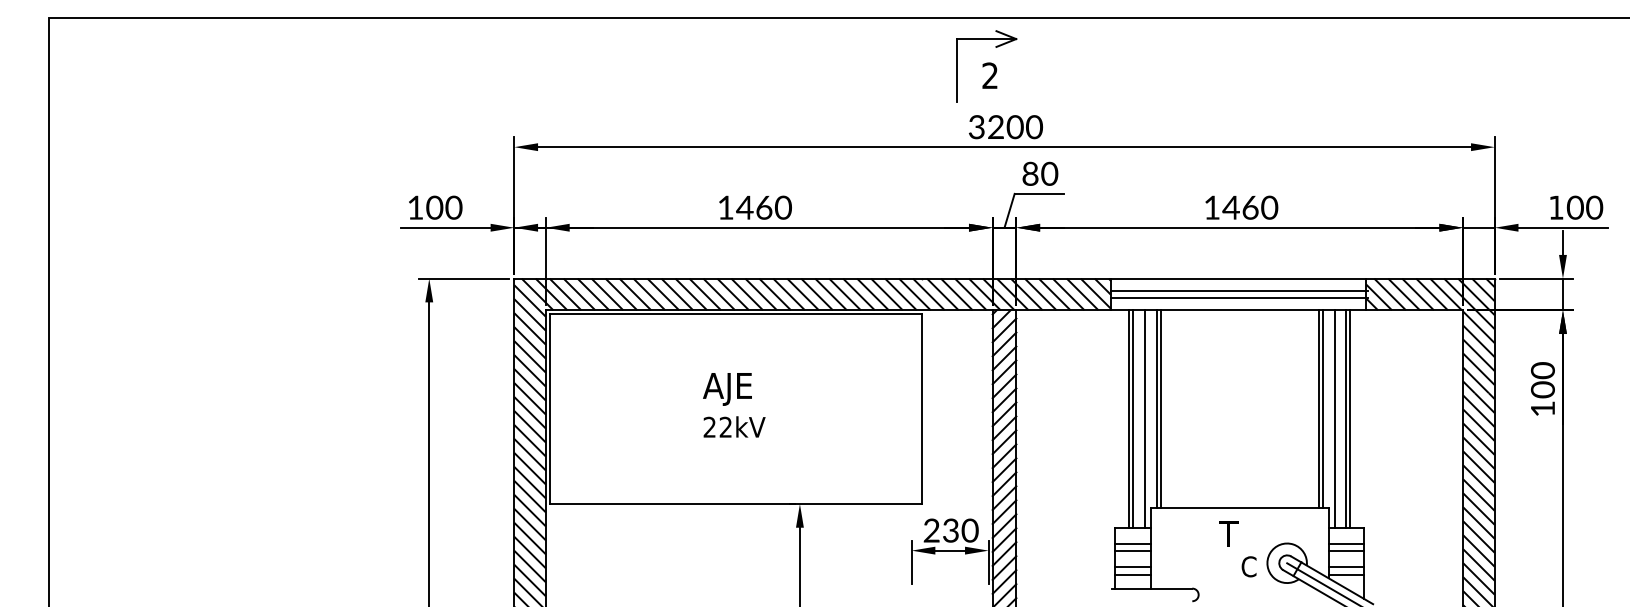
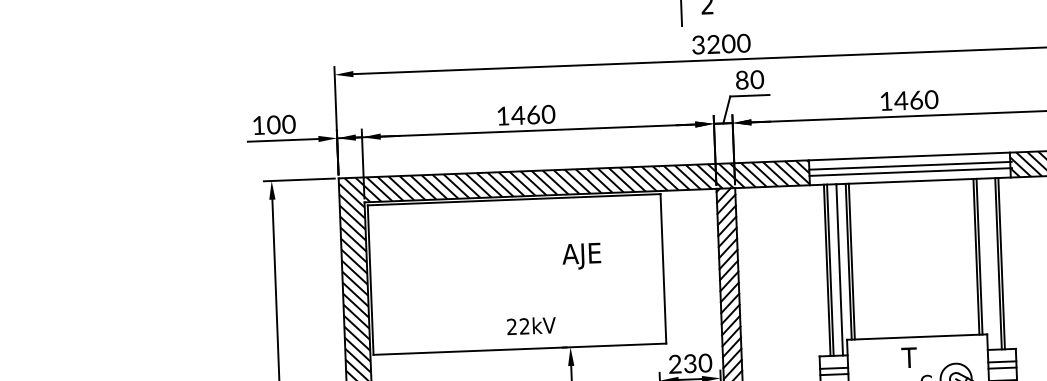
text: (727, 389) -> (581, 256), moved
line: (1334, 418) -> (989, 263), removed
text: (734, 426) -> (531, 325), moved

